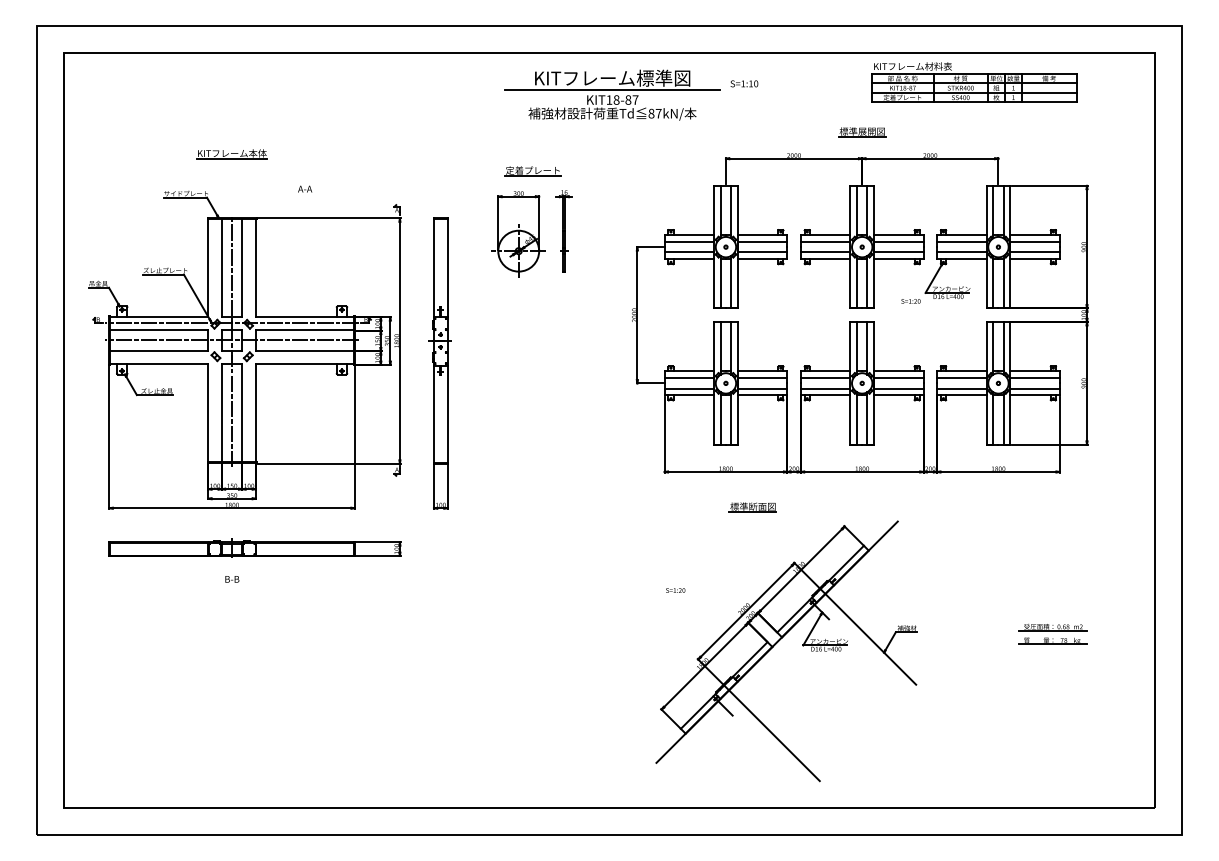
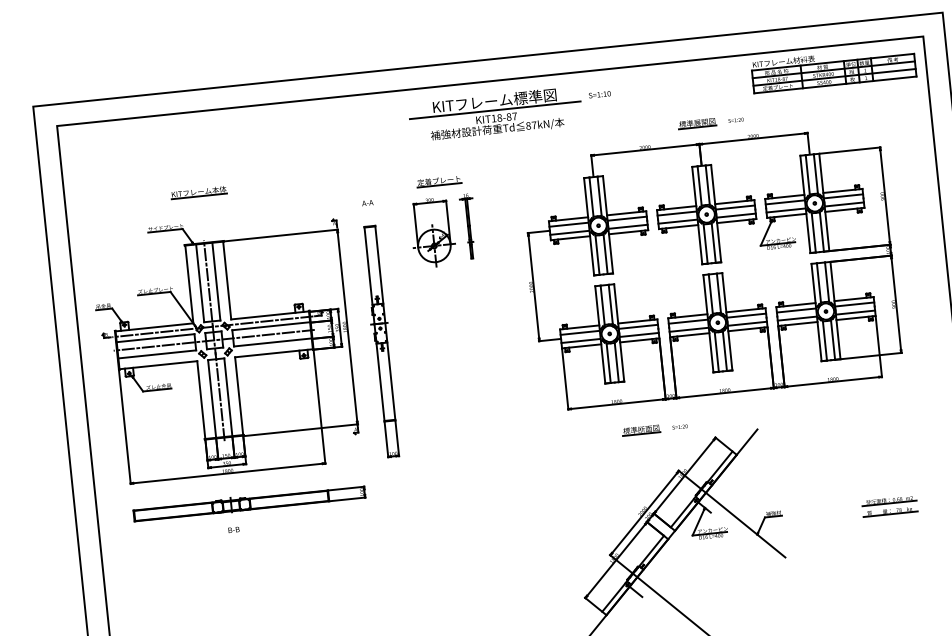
part: (974, 82) -> (833, 69), moved
text: (305, 188) -> (367, 202), moved
text: (910, 301) -> (735, 120), moved
text: (675, 590) -> (679, 426), moved

